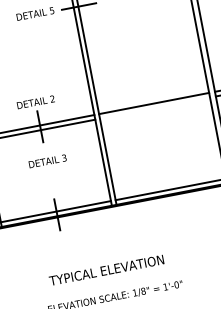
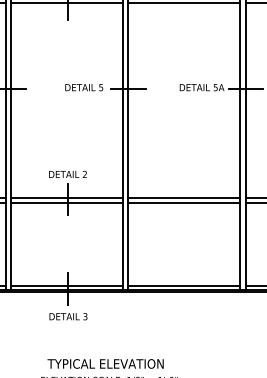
line: (154, 107) -> (183, 202), added
text: (47, 161) -> (68, 316), moved
text: (106, 269) -> (105, 363), moved

